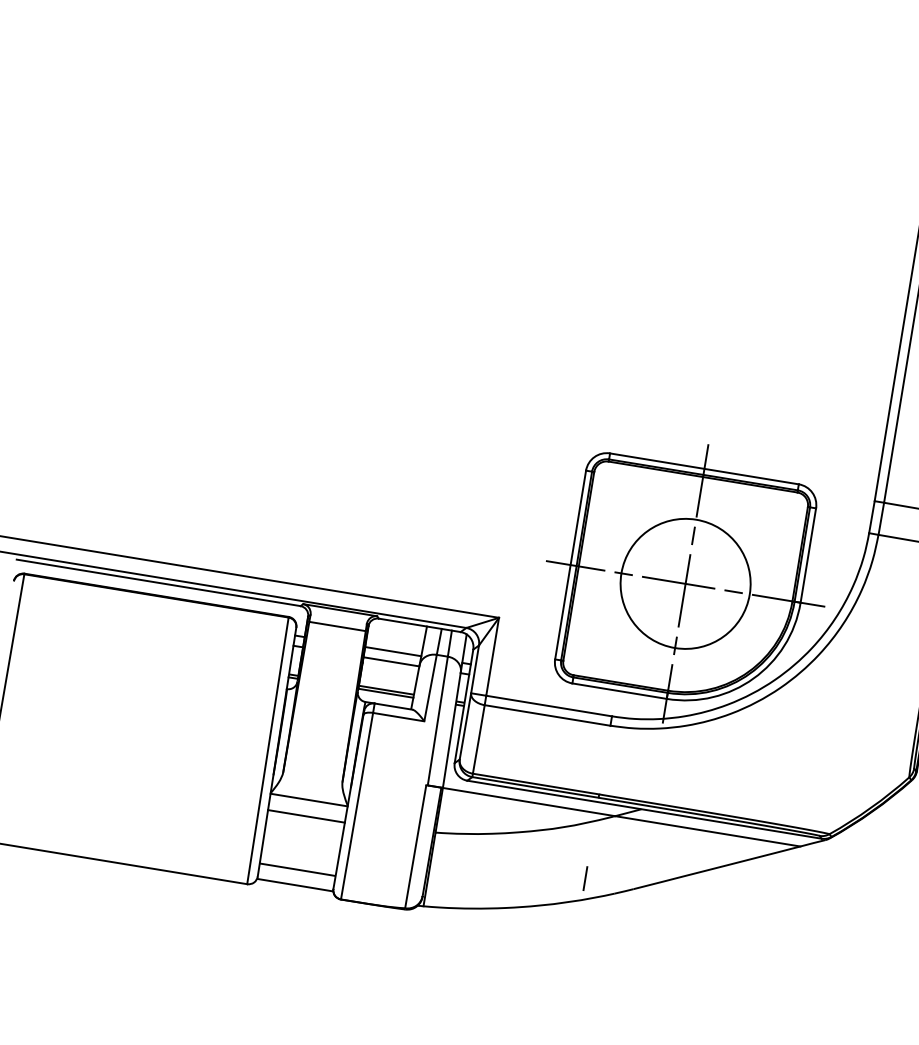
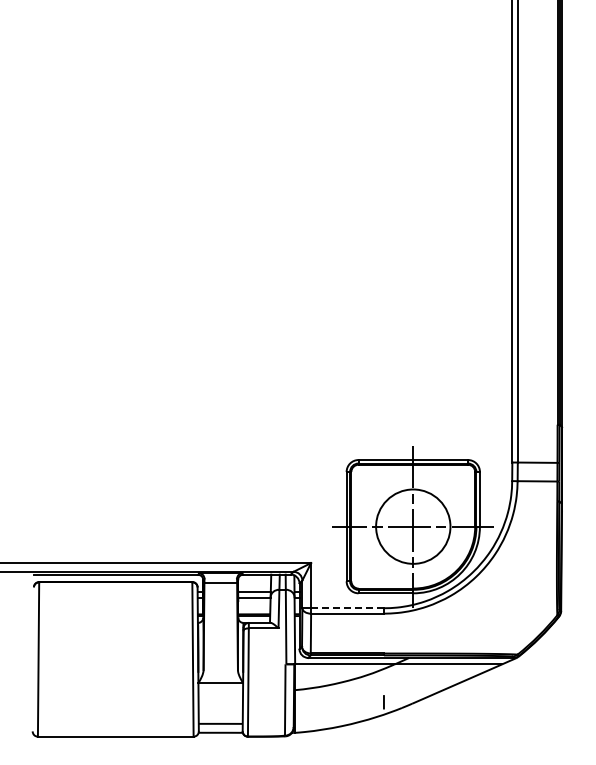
line: (548, 706) -> (347, 608), solid -> dashed
line: (306, 815) -> (220, 692), removed

